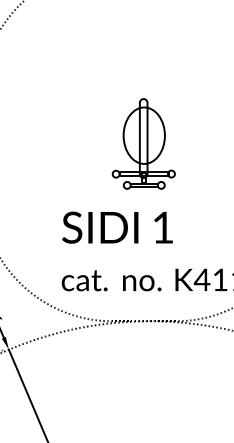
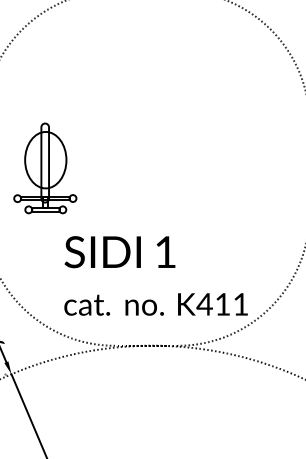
part: (143, 144) -> (45, 168), moved

